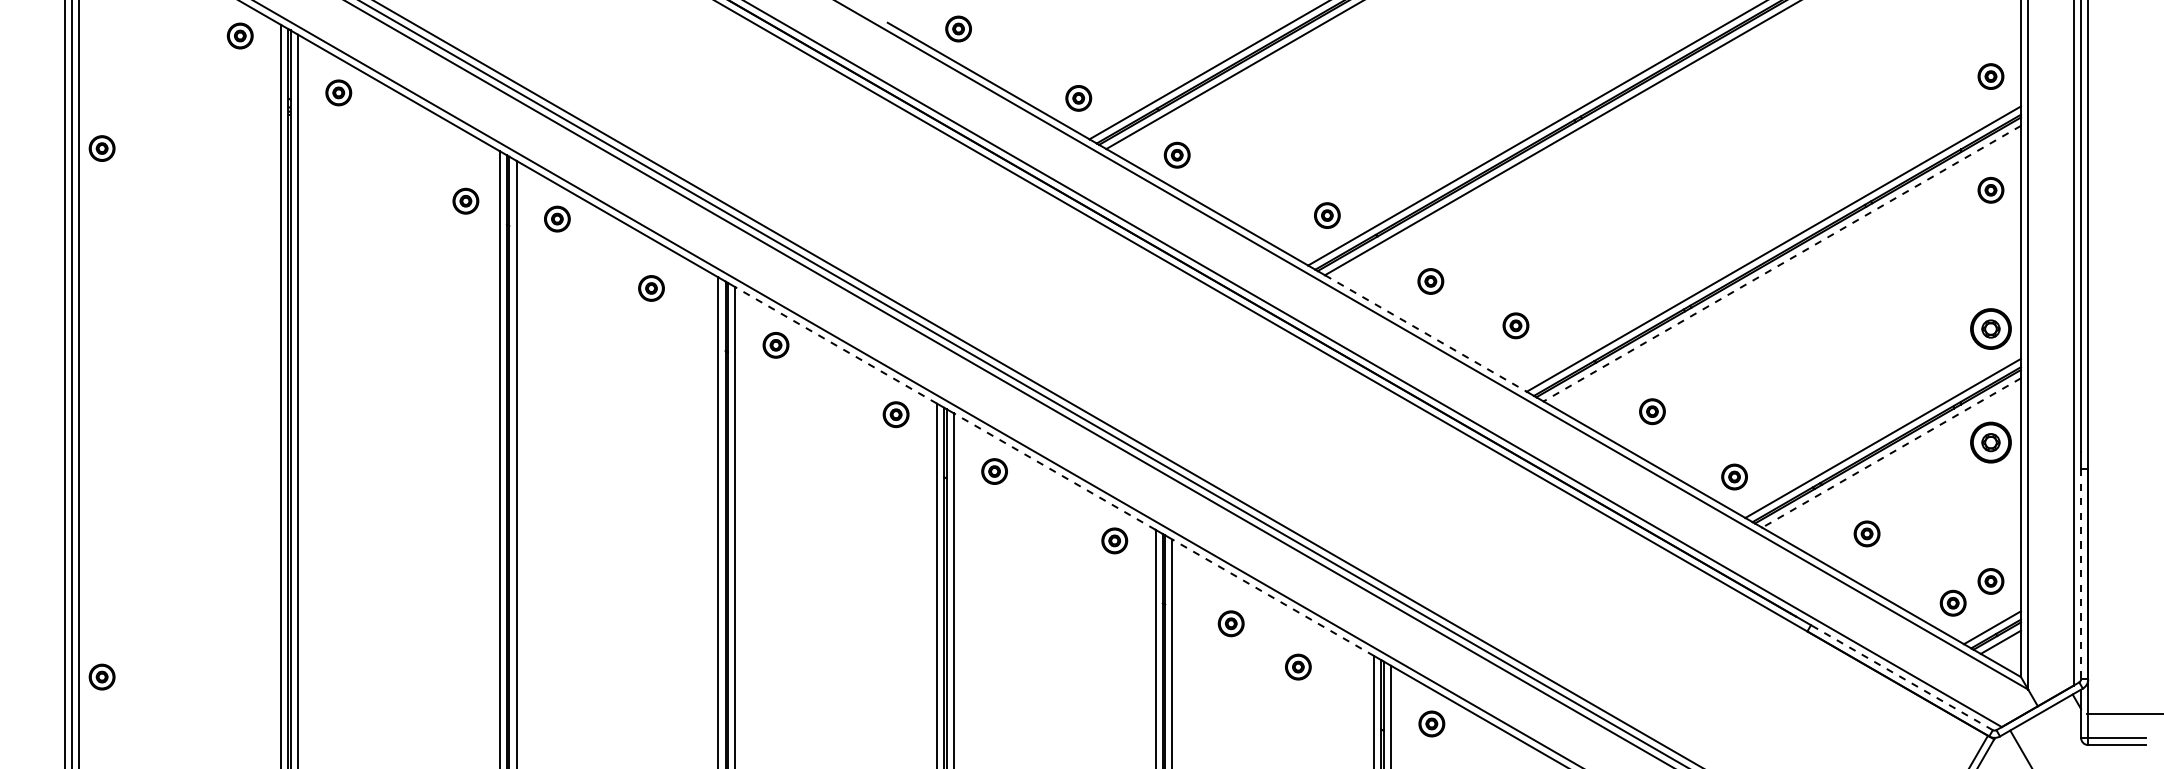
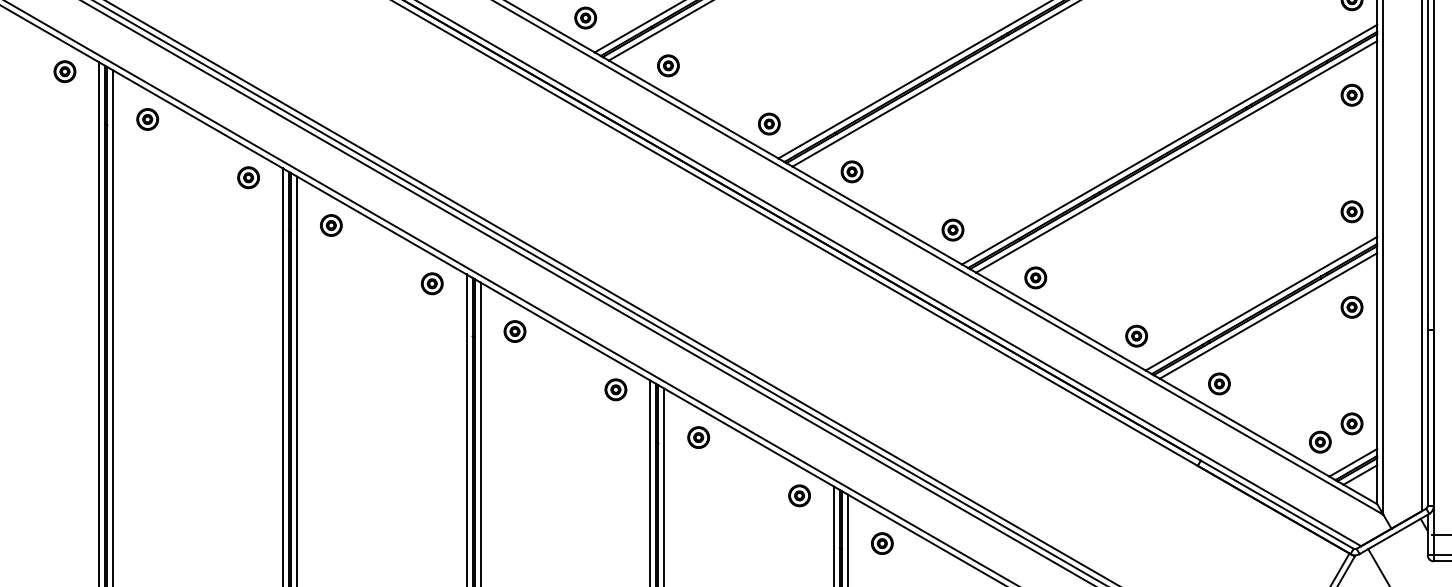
part: (465, 200) -> (64, 71), moved
part: (1327, 215) -> (769, 124), moved
line: (1782, 263) -> (1176, 156), dashed -> solid
part: (1430, 281) -> (851, 171), moved
part: (651, 288) -> (248, 177), moved
part: (1515, 325) -> (952, 229), moved
part: (1990, 328) -> (1351, 211), size x0.62
line: (1425, 333) -> (876, 215), dashed -> solid
line: (836, 345) -> (382, 225), dashed -> solid
part: (1652, 411) -> (1035, 277), moved
part: (1990, 442) -> (1351, 307), size x0.62
line: (1891, 453) -> (1268, 316), dashed -> solid
line: (1054, 471) -> (565, 331), dashed -> solid
part: (1866, 533) -> (1218, 383), moved
line: (2081, 574) -> (1428, 418), dashed -> solid
line: (1273, 597) -> (749, 437), dashed -> solid
part: (1230, 623) -> (698, 437), moved
part: (1298, 666) -> (799, 495), moved
line: (1901, 677) -> (1276, 504), dashed -> solid

